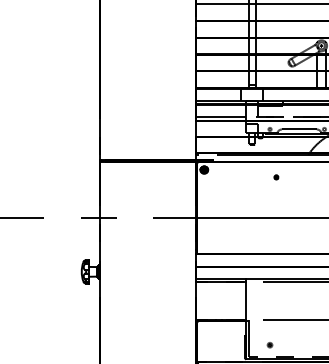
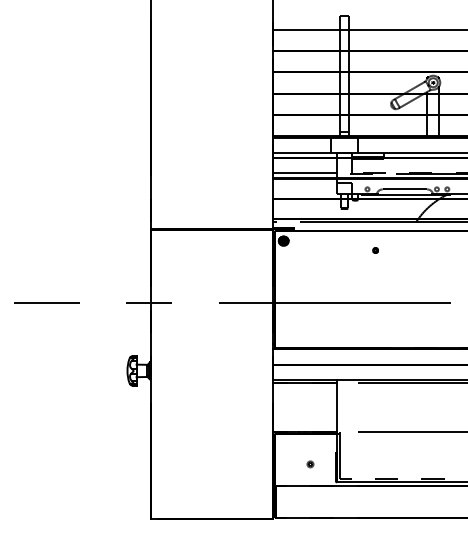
part: (270, 345) -> (310, 464), moved

